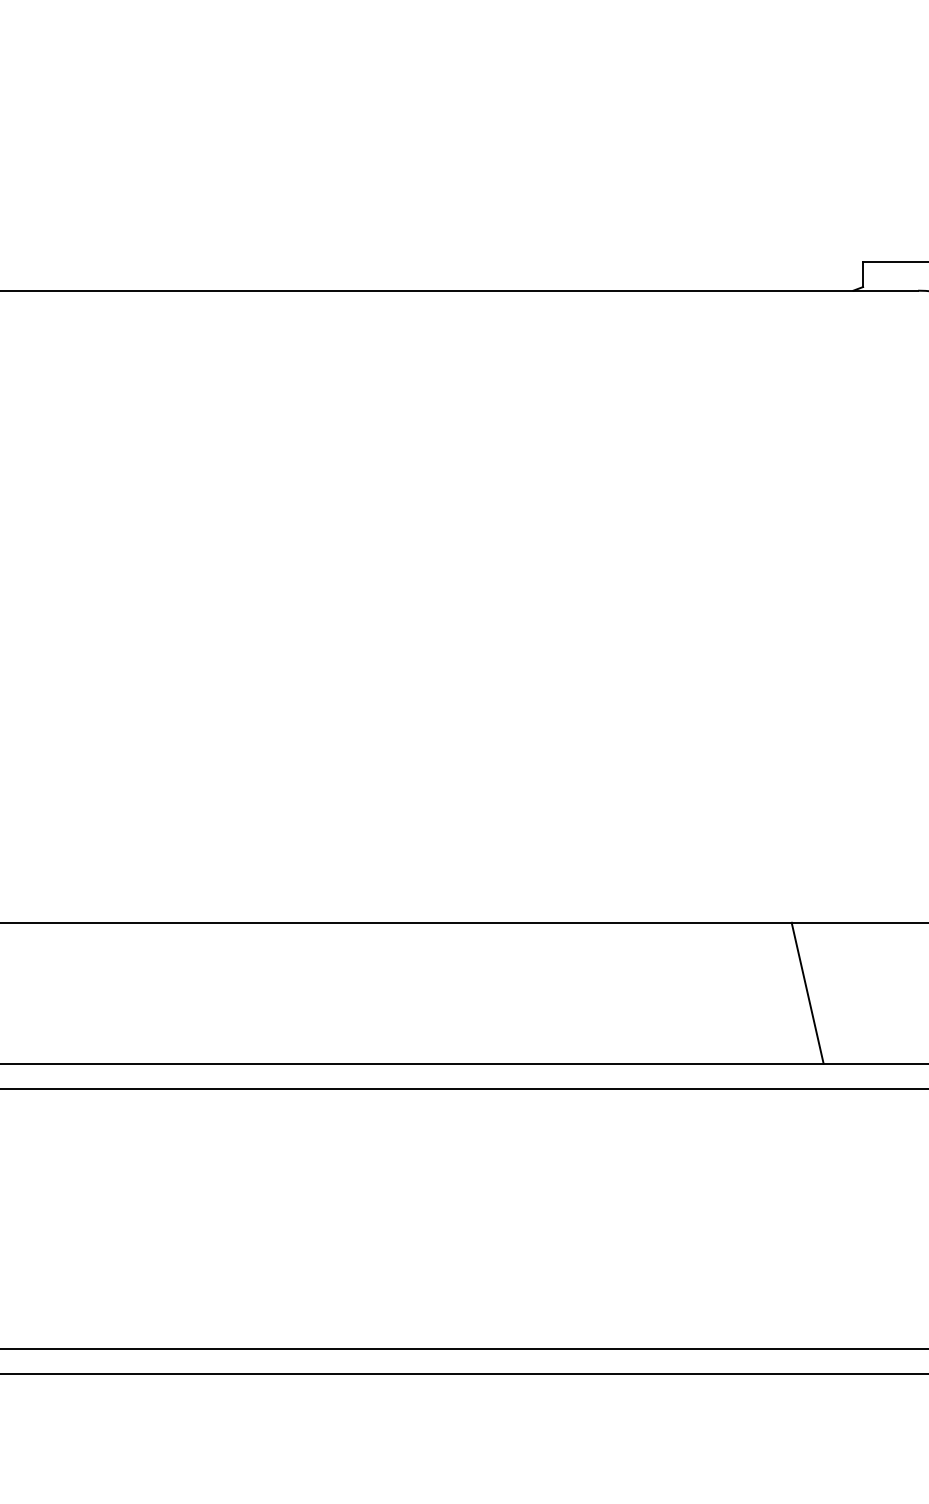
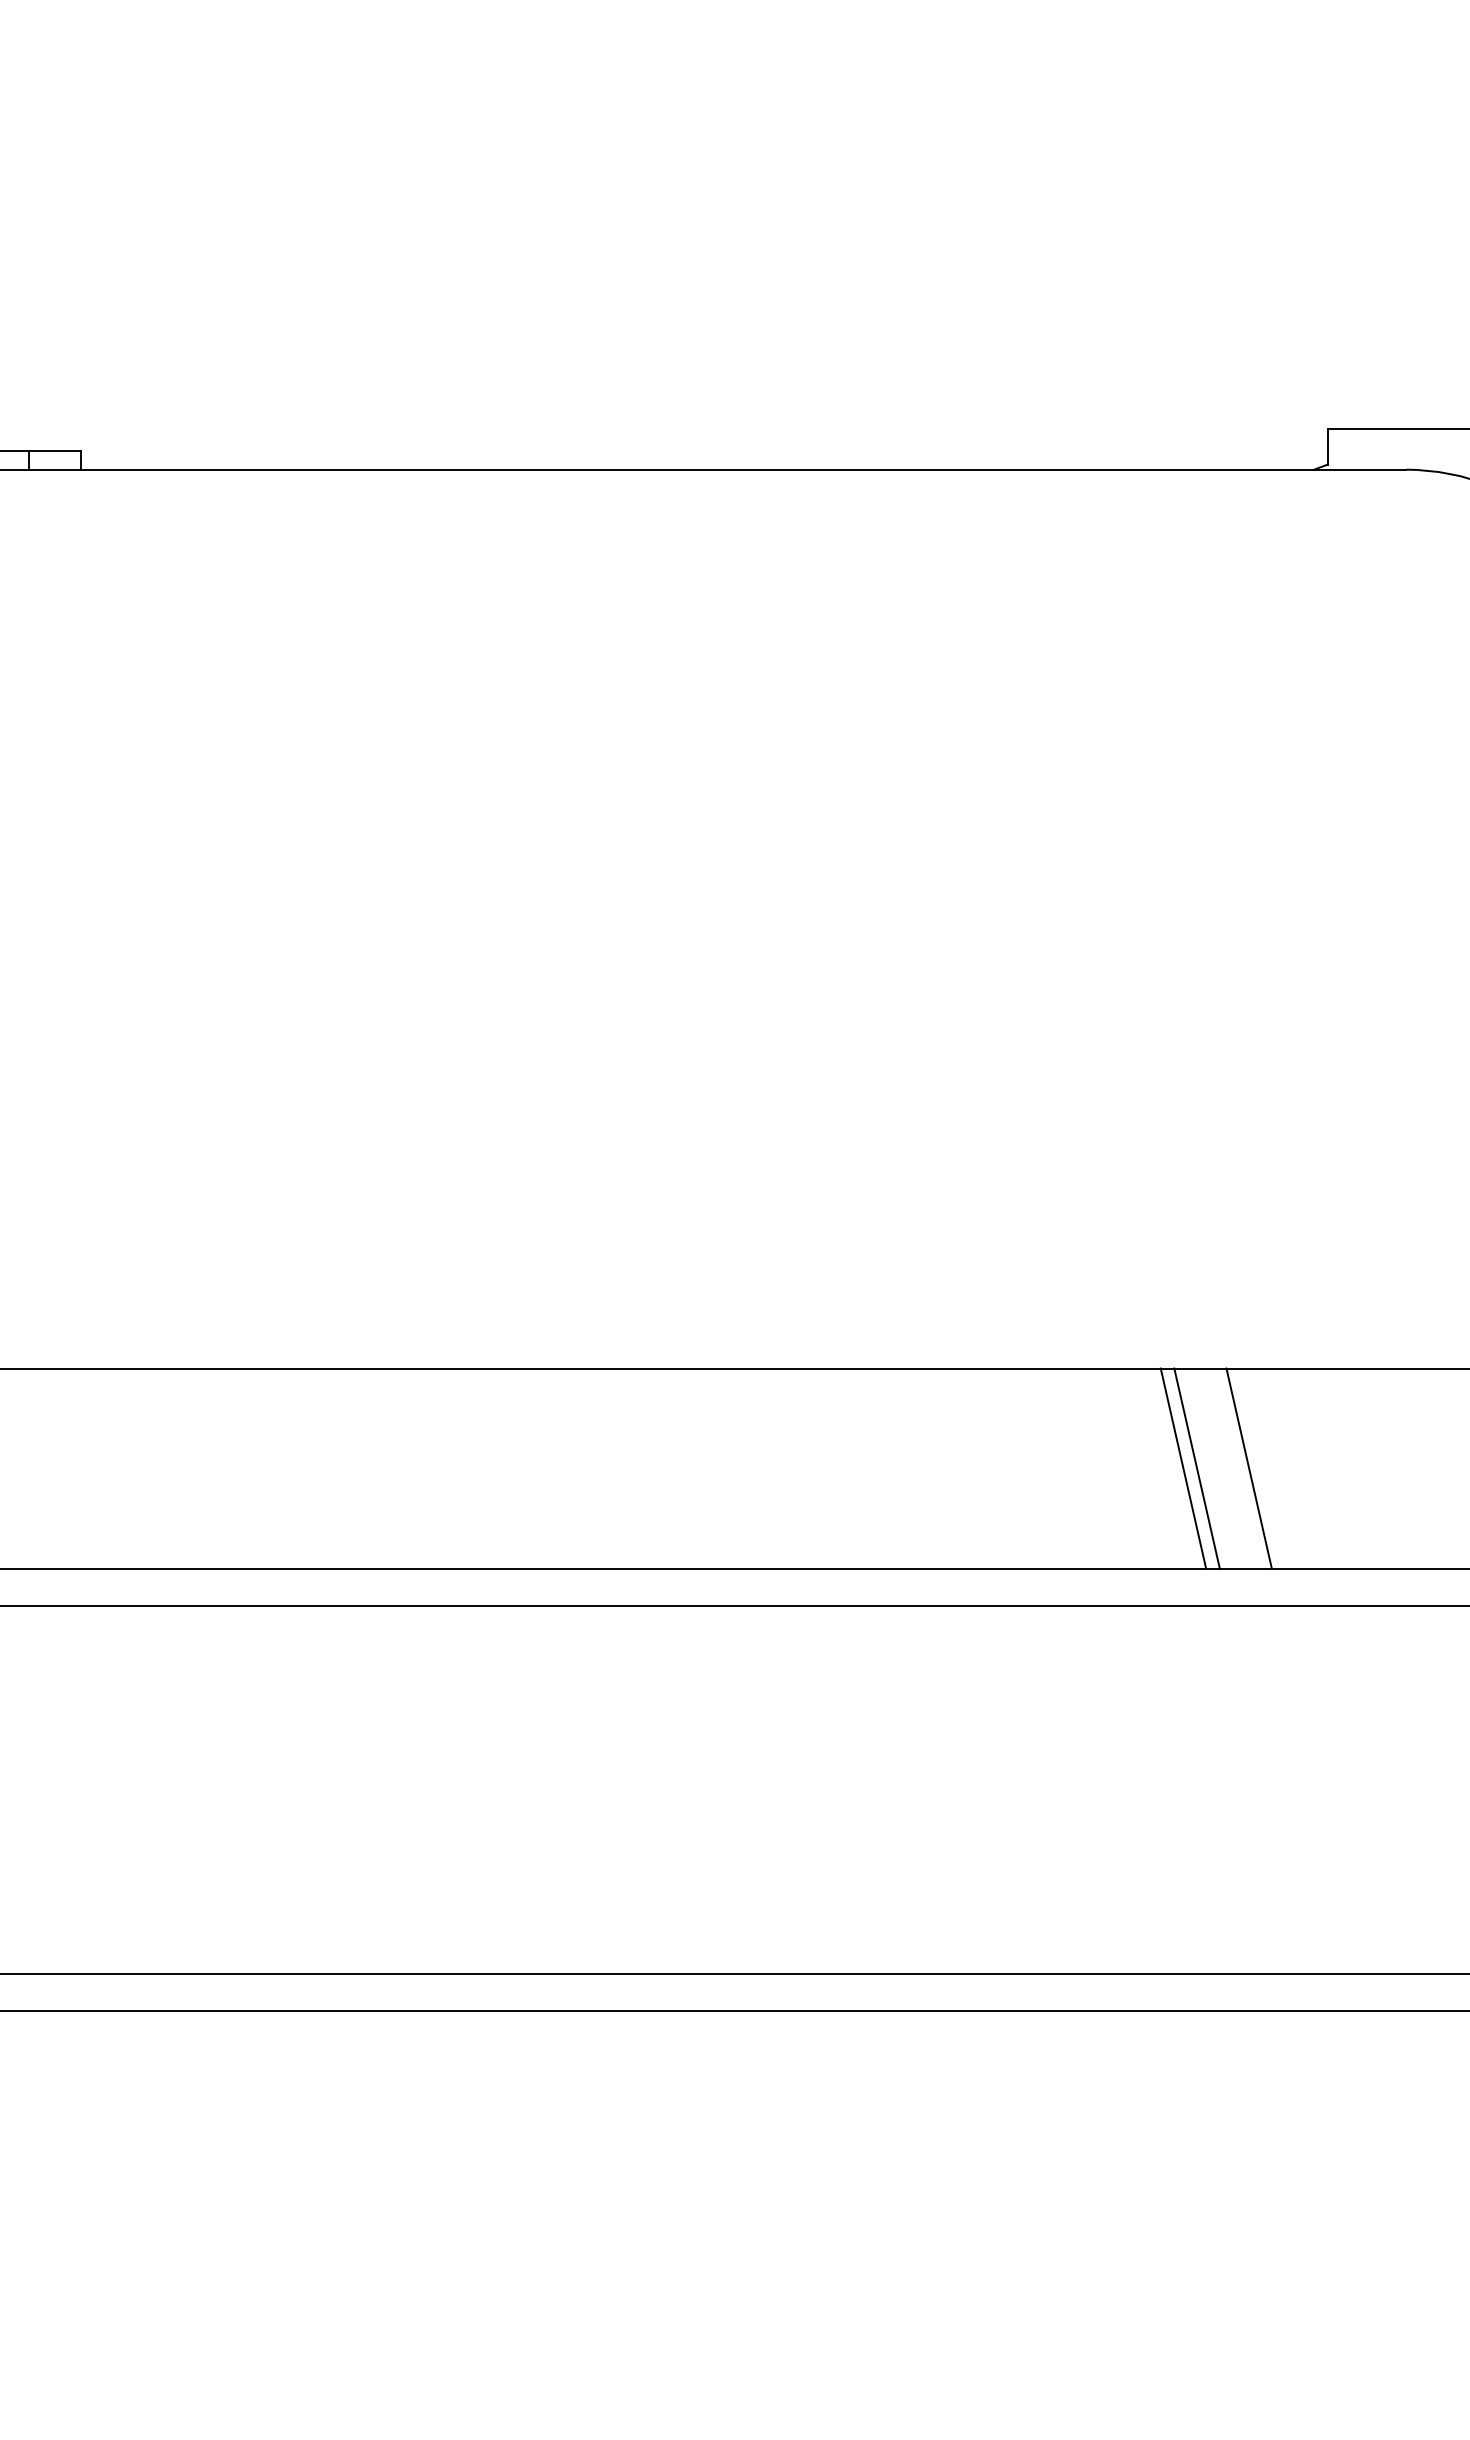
line: (761, 993) -> (1183, 1468), added
line: (770, 993) -> (1196, 1468), added

